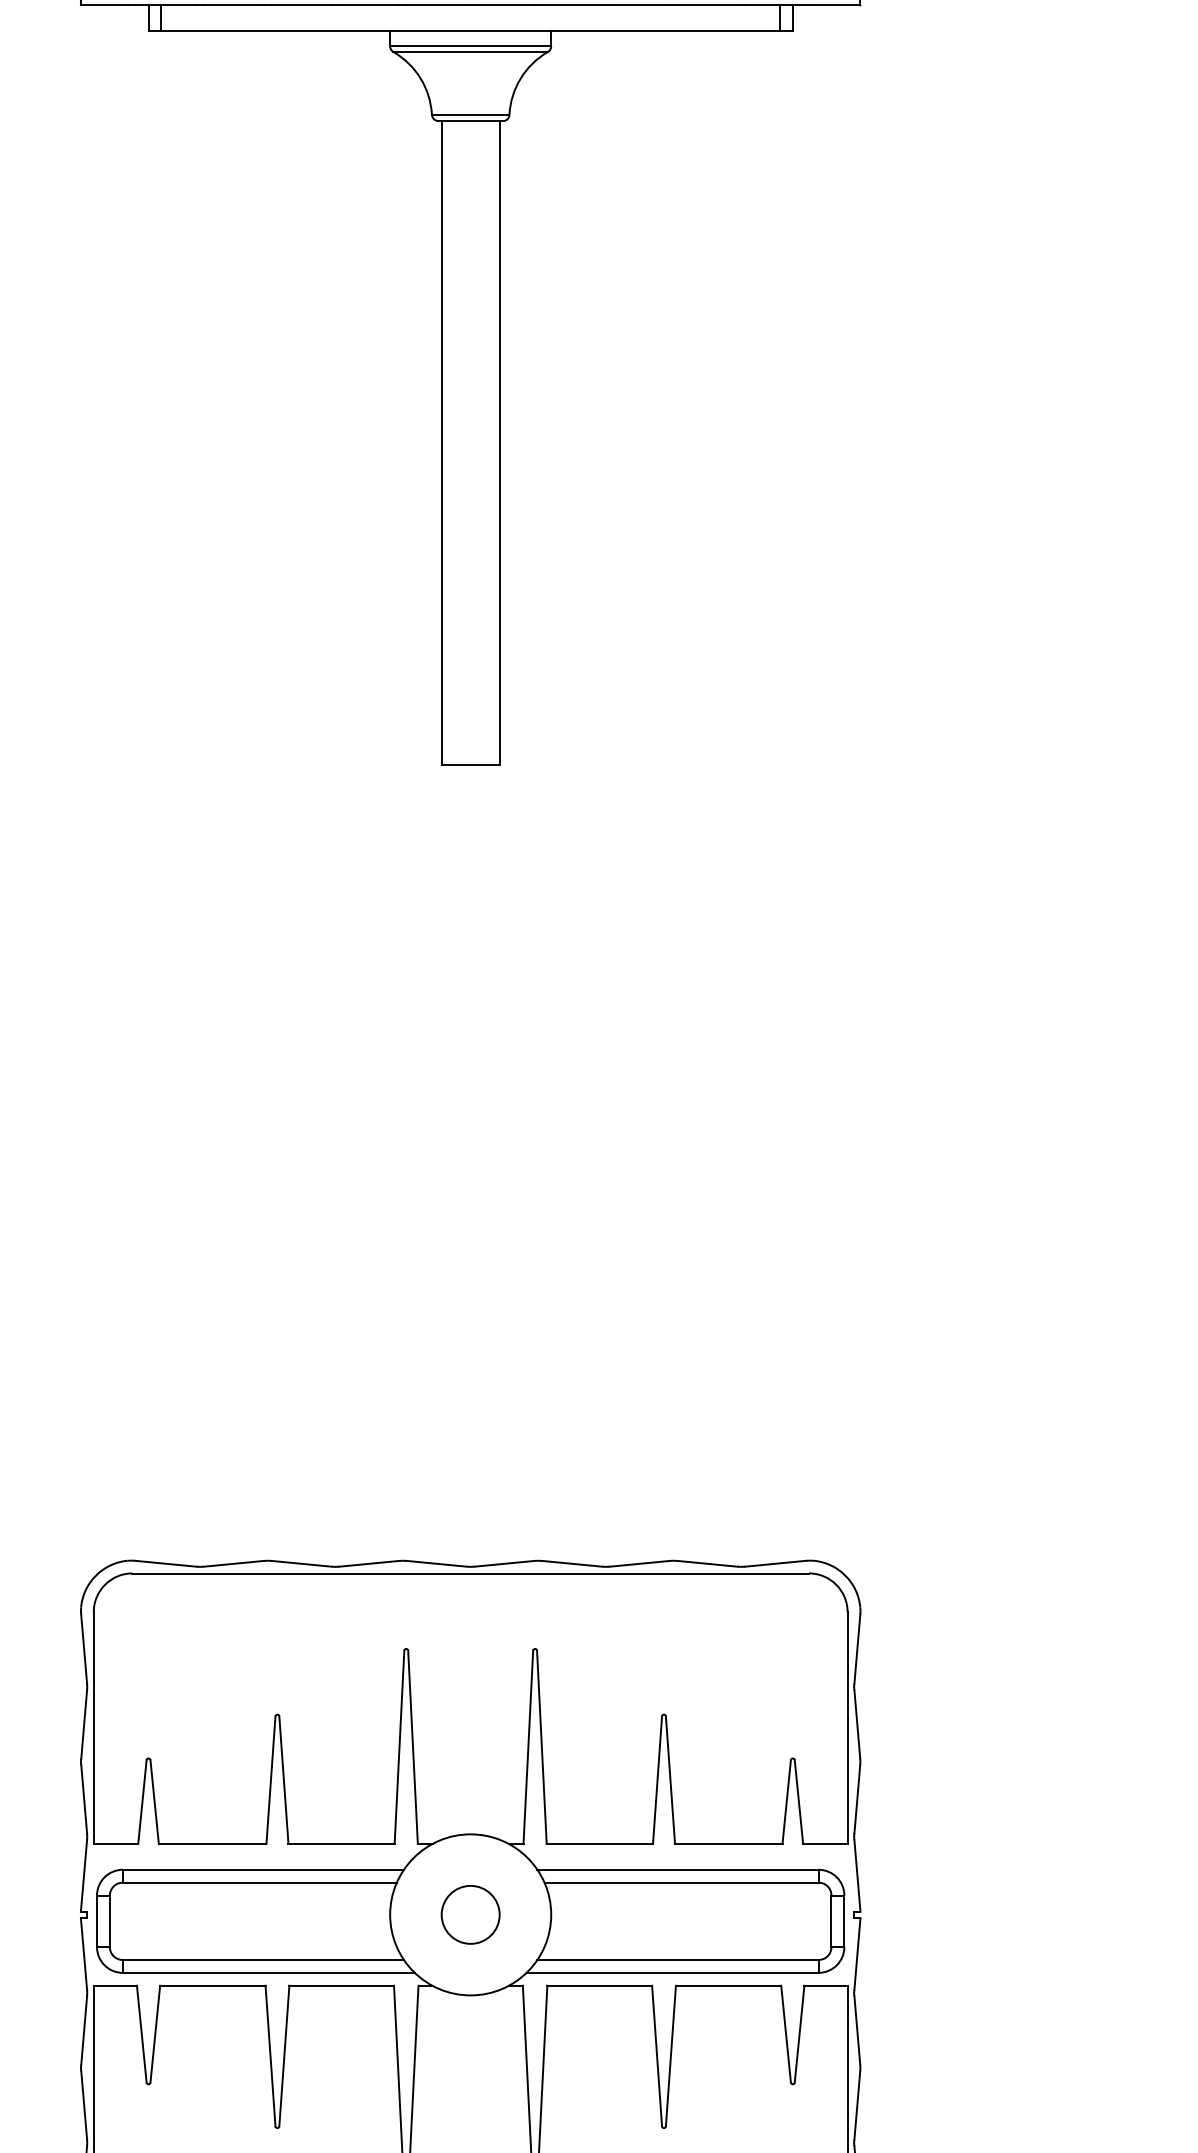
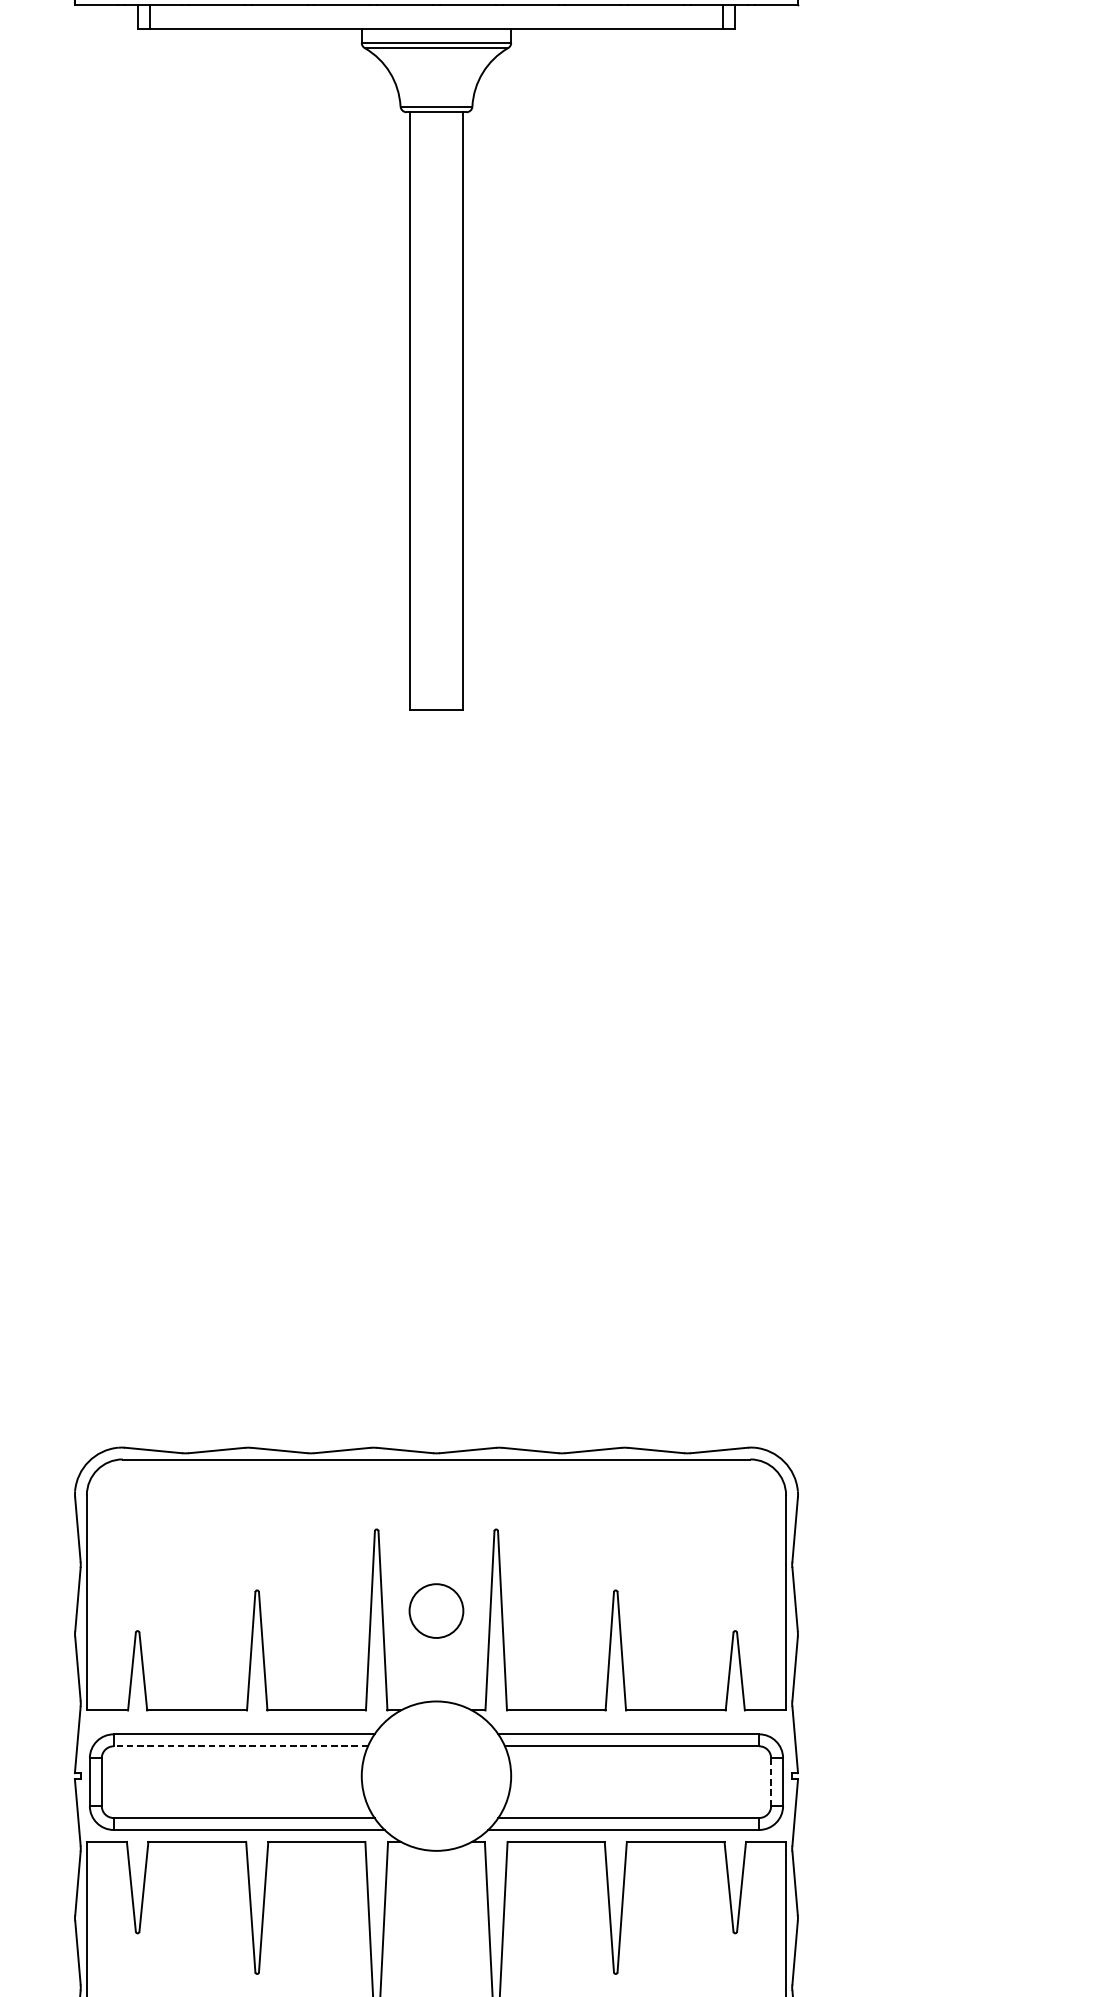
line: (259, 1882) -> (240, 1746), solid -> dashed
circle: (470, 1914) -> (436, 1610), moved
line: (831, 1921) -> (771, 1782), solid -> dashed

